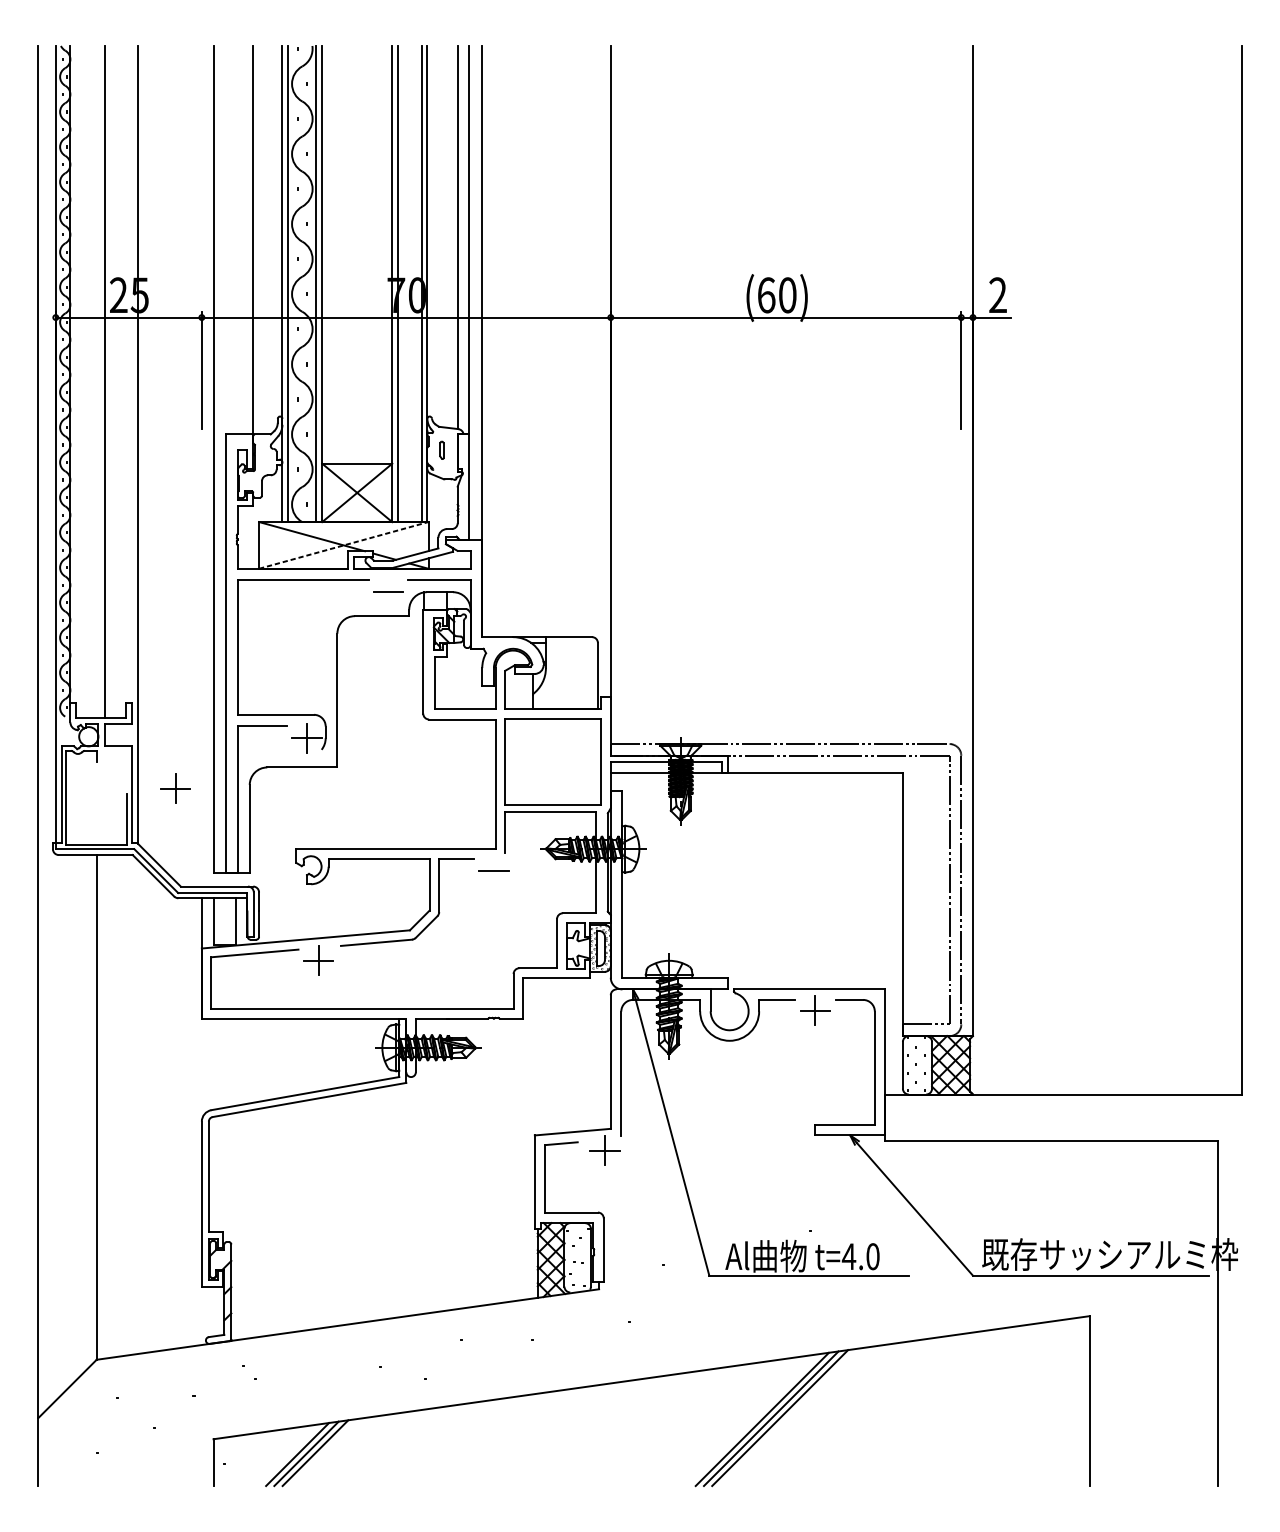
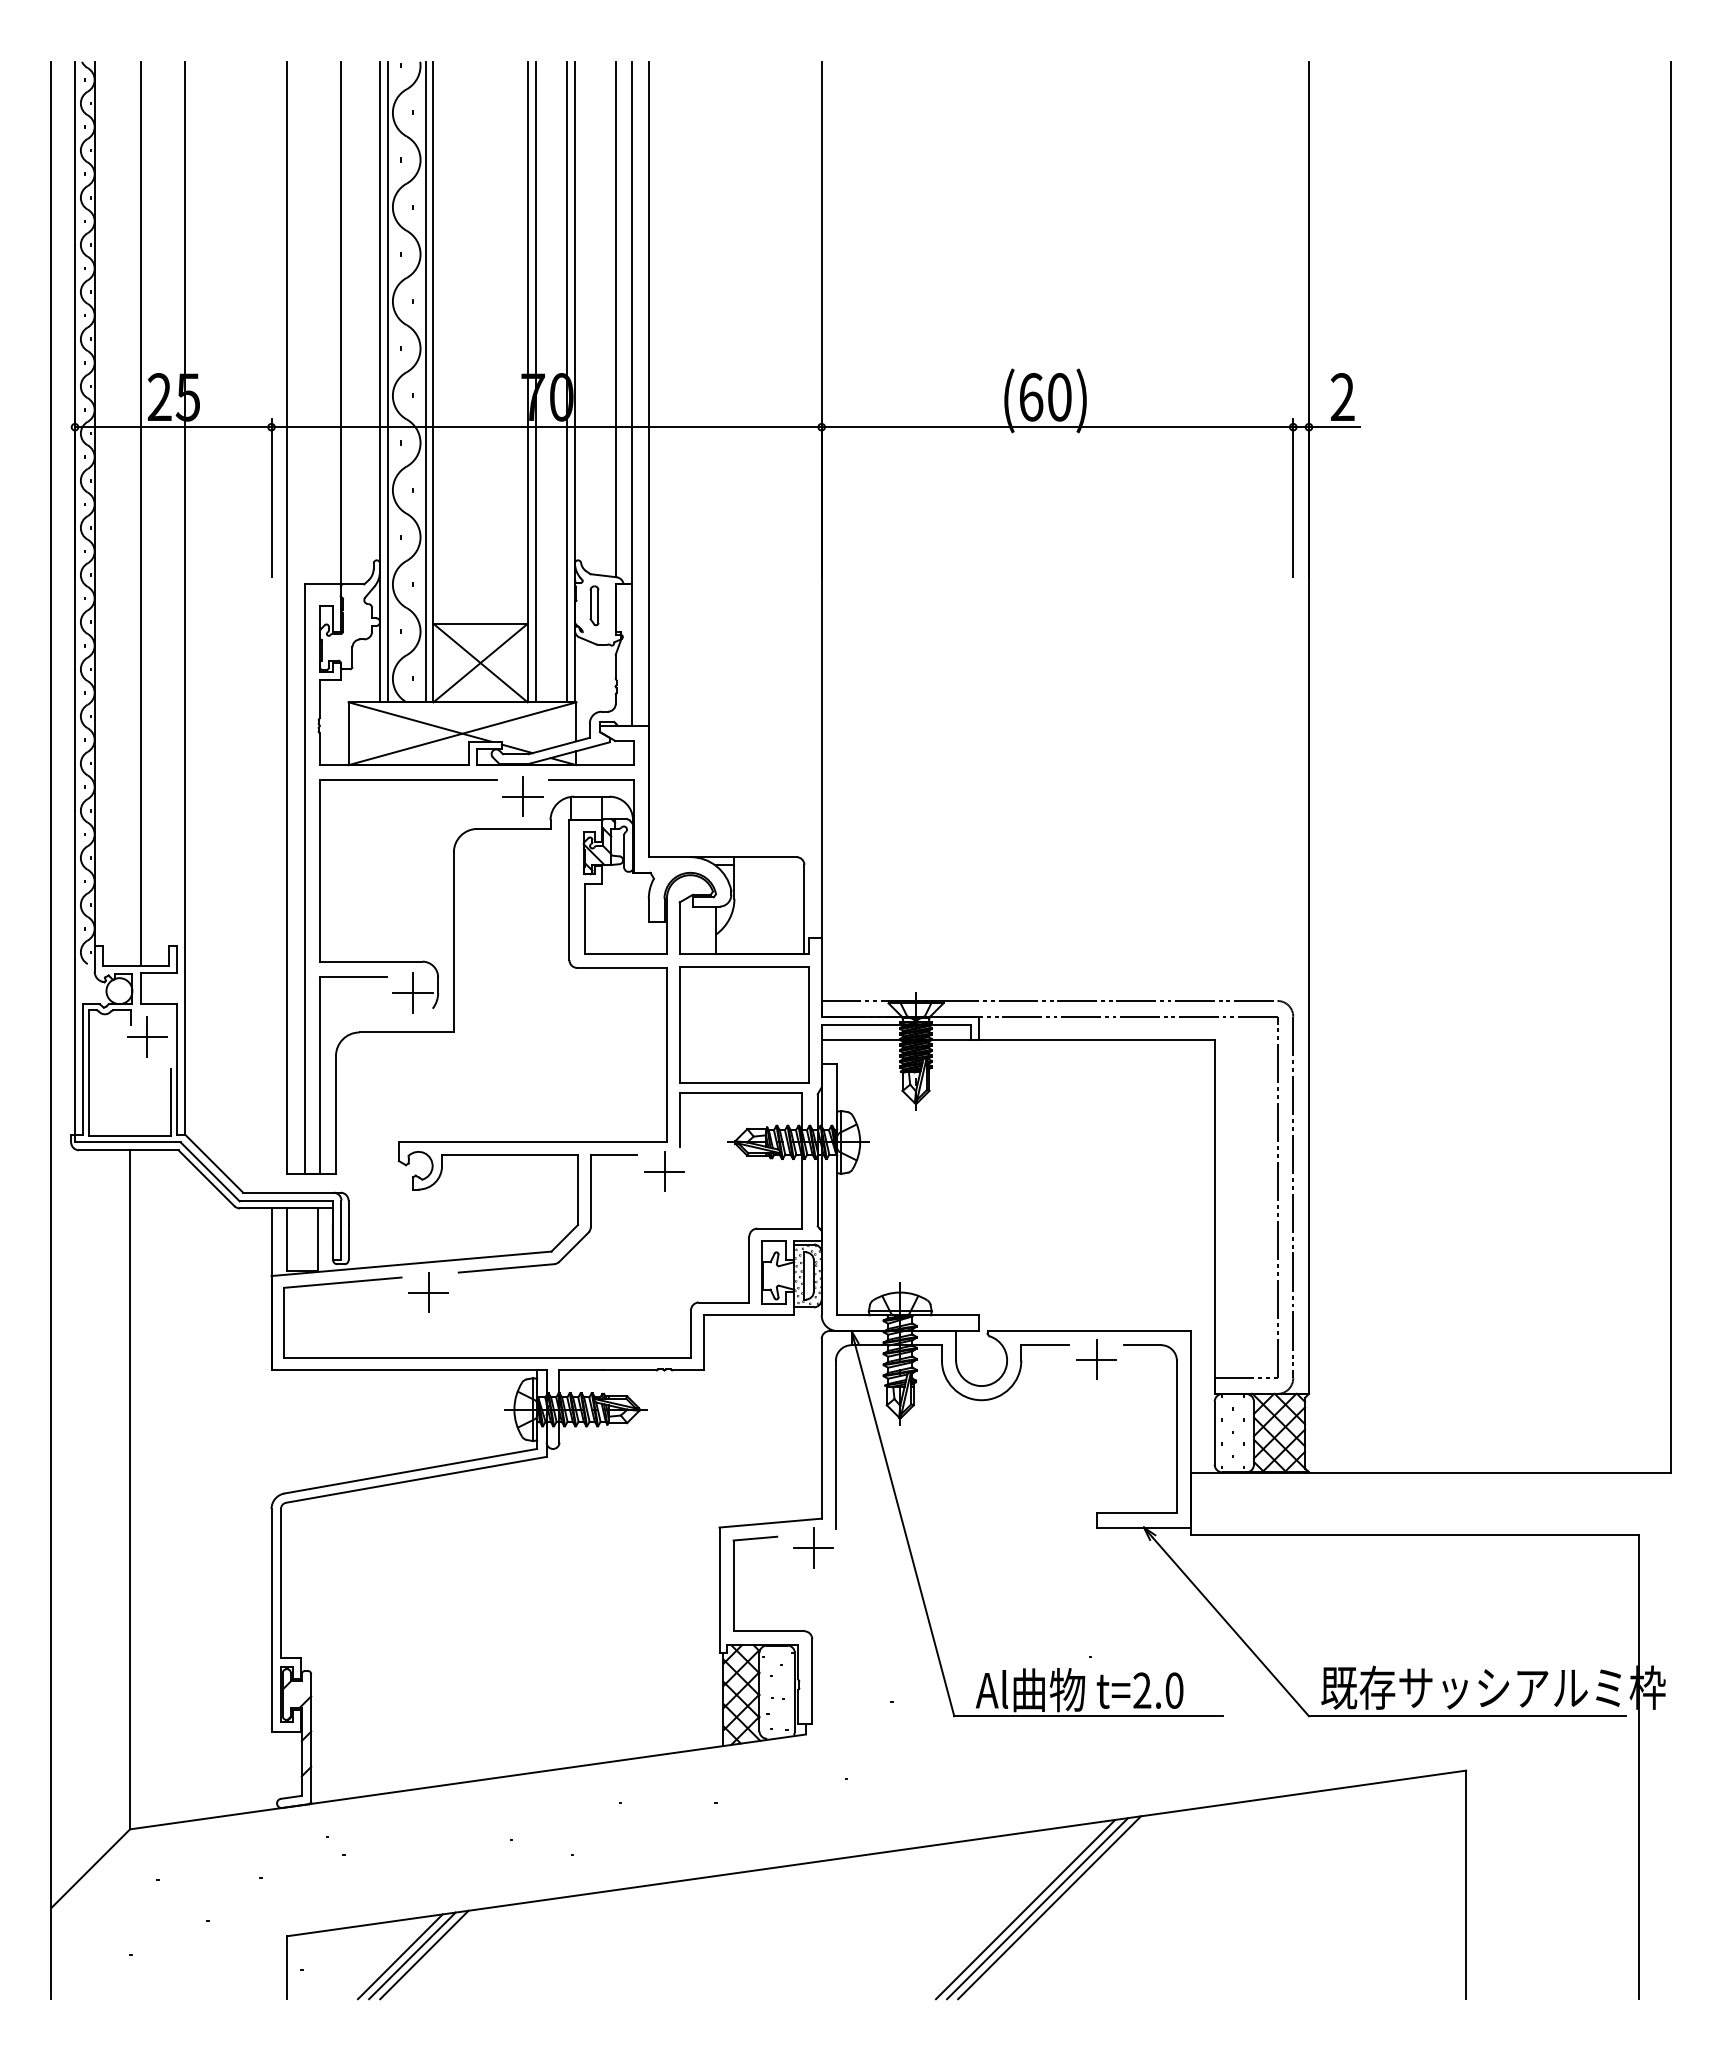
part: (441, 450) -> (594, 605), size x1.67
line: (344, 545) -> (463, 733), dashed -> solid
line: (389, 592) -> (523, 796), added
part: (175, 788) -> (147, 1036), moved
line: (493, 870) -> (664, 1171), added
text: (848, 1256) -> (1141, 1690), t=4.0 -> t=2.0

